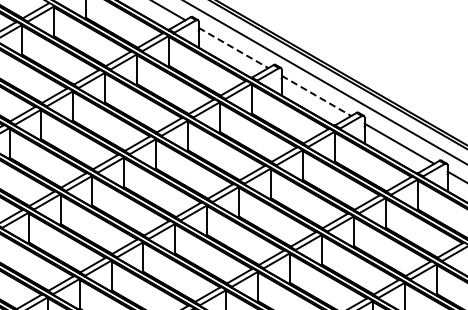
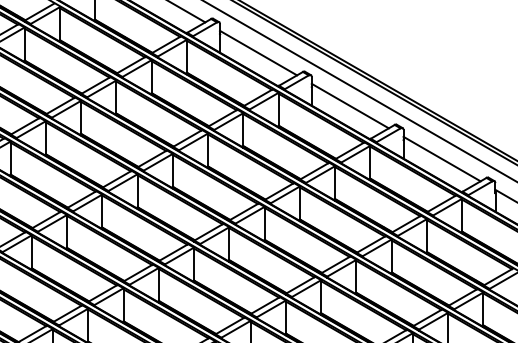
line: (234, 48) -> (259, 53), dashed -> solid
line: (316, 96) -> (350, 106), dashed -> solid

